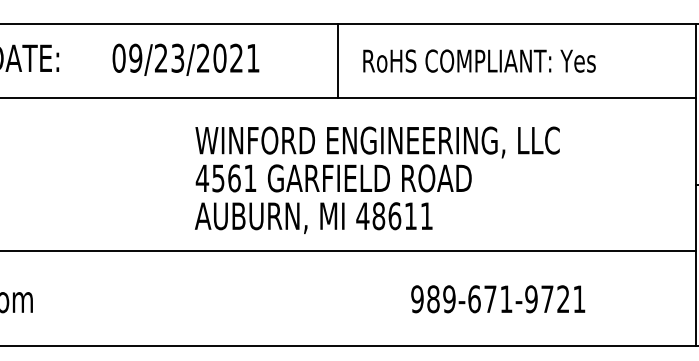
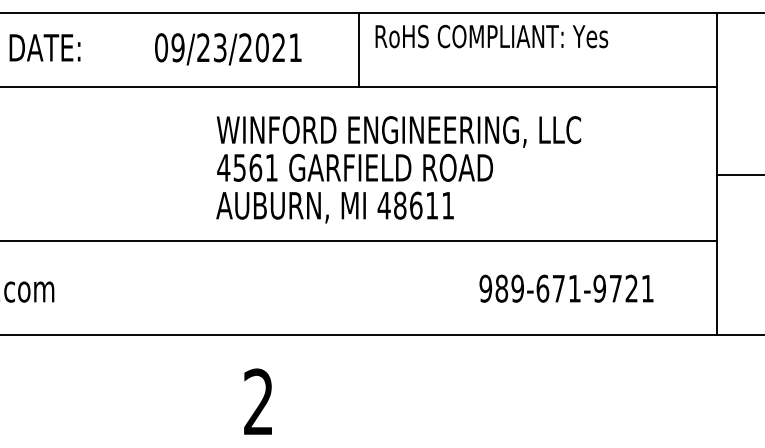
text: (186, 60) -> (228, 49), moved
text: (479, 61) -> (491, 36), moved
text: (498, 299) -> (566, 288), moved

